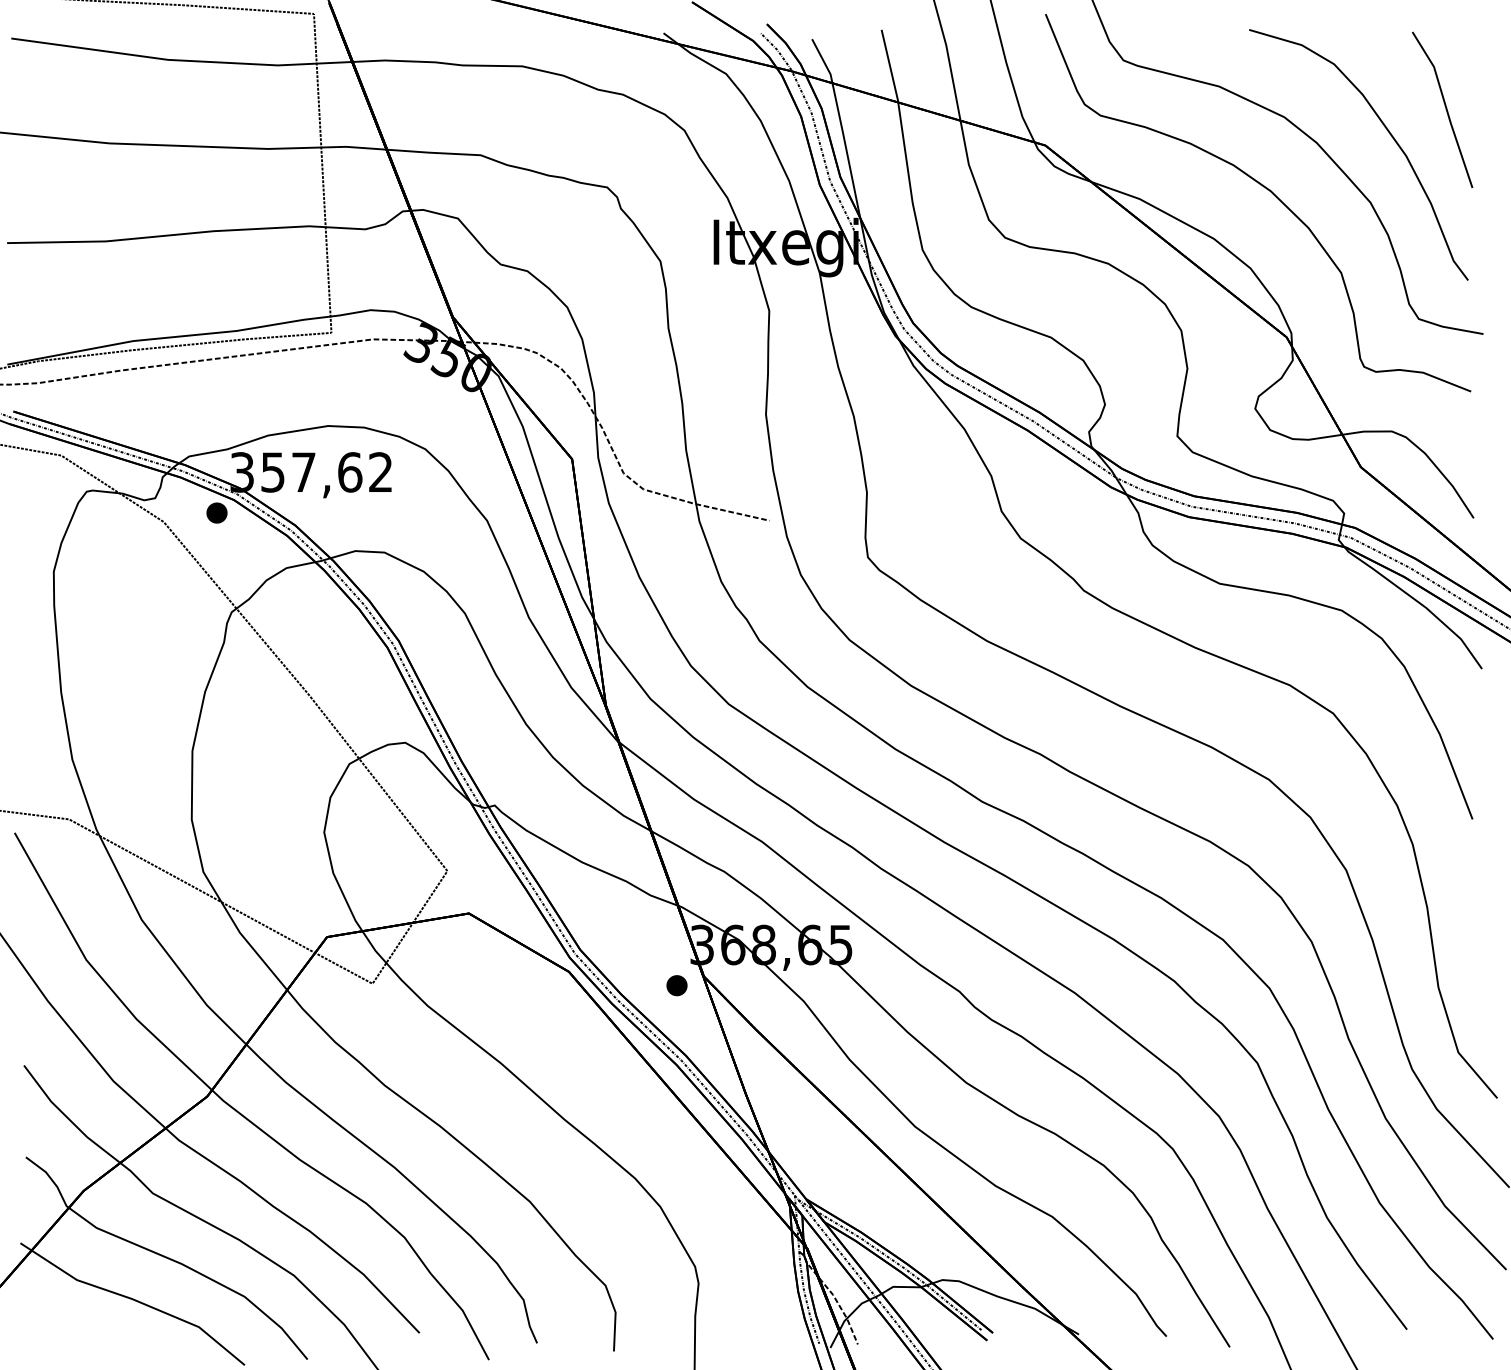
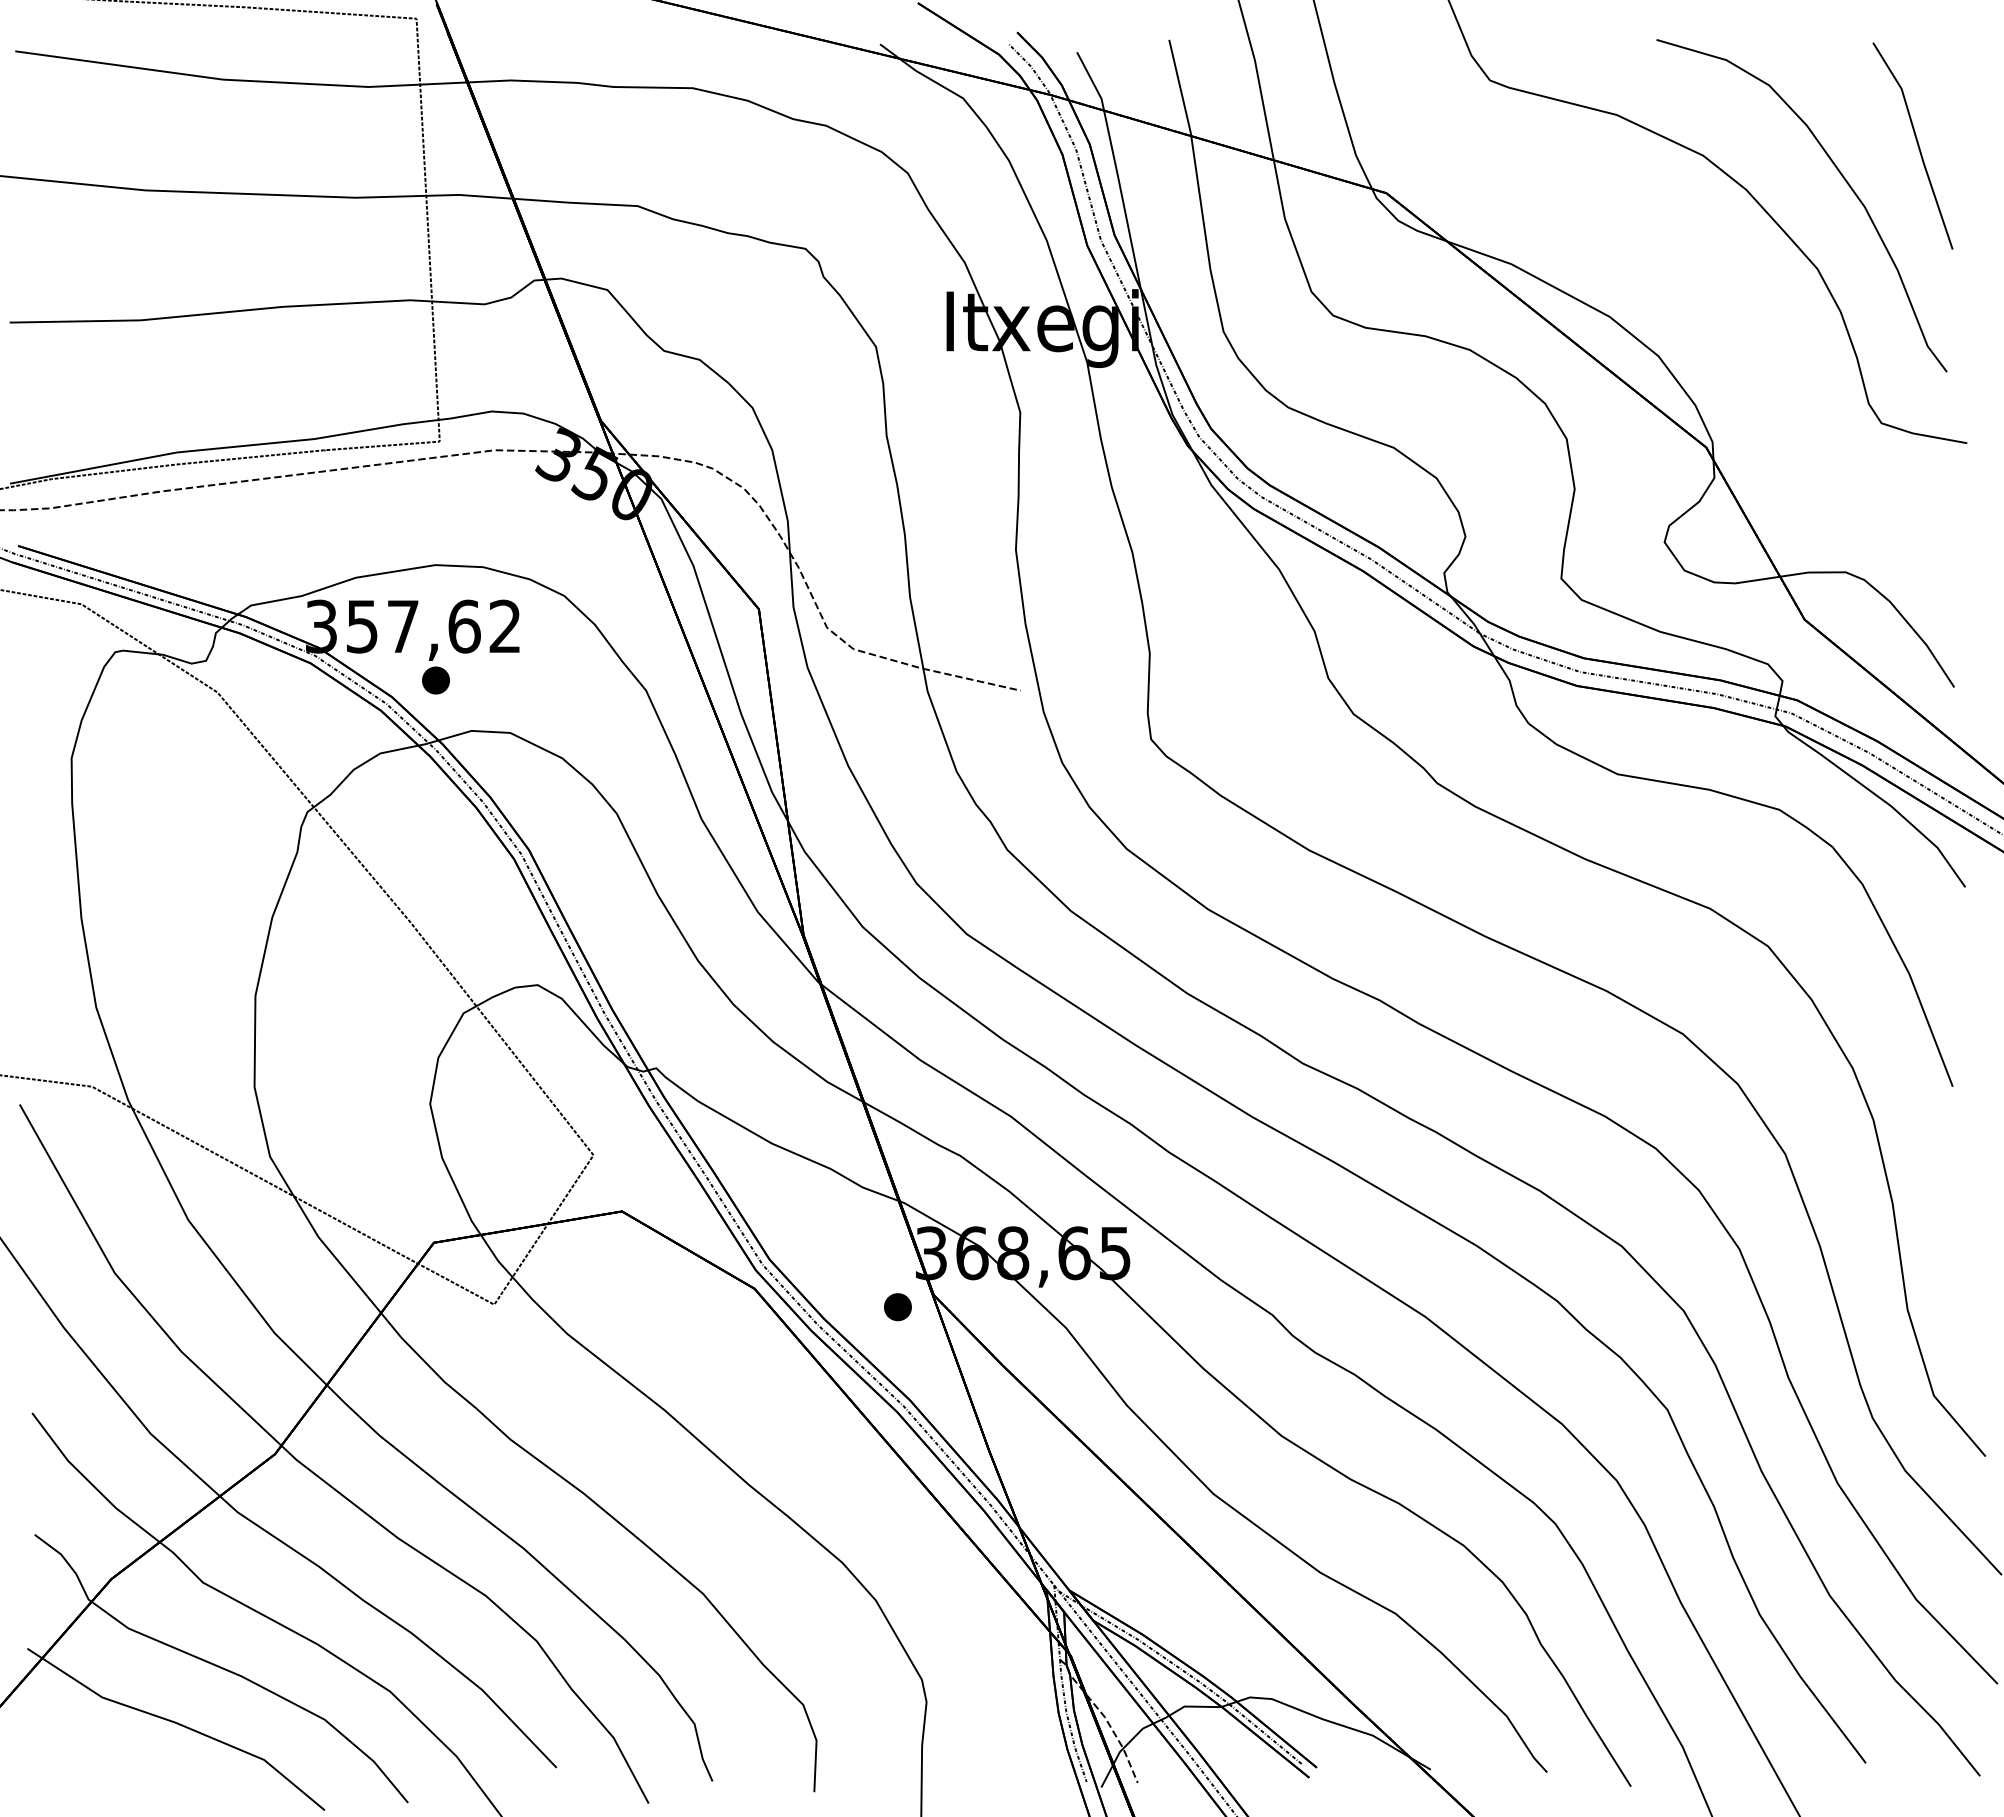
curve: (1267, 190) -> (1681, 252), removed
part: (216, 513) -> (435, 680), moved

